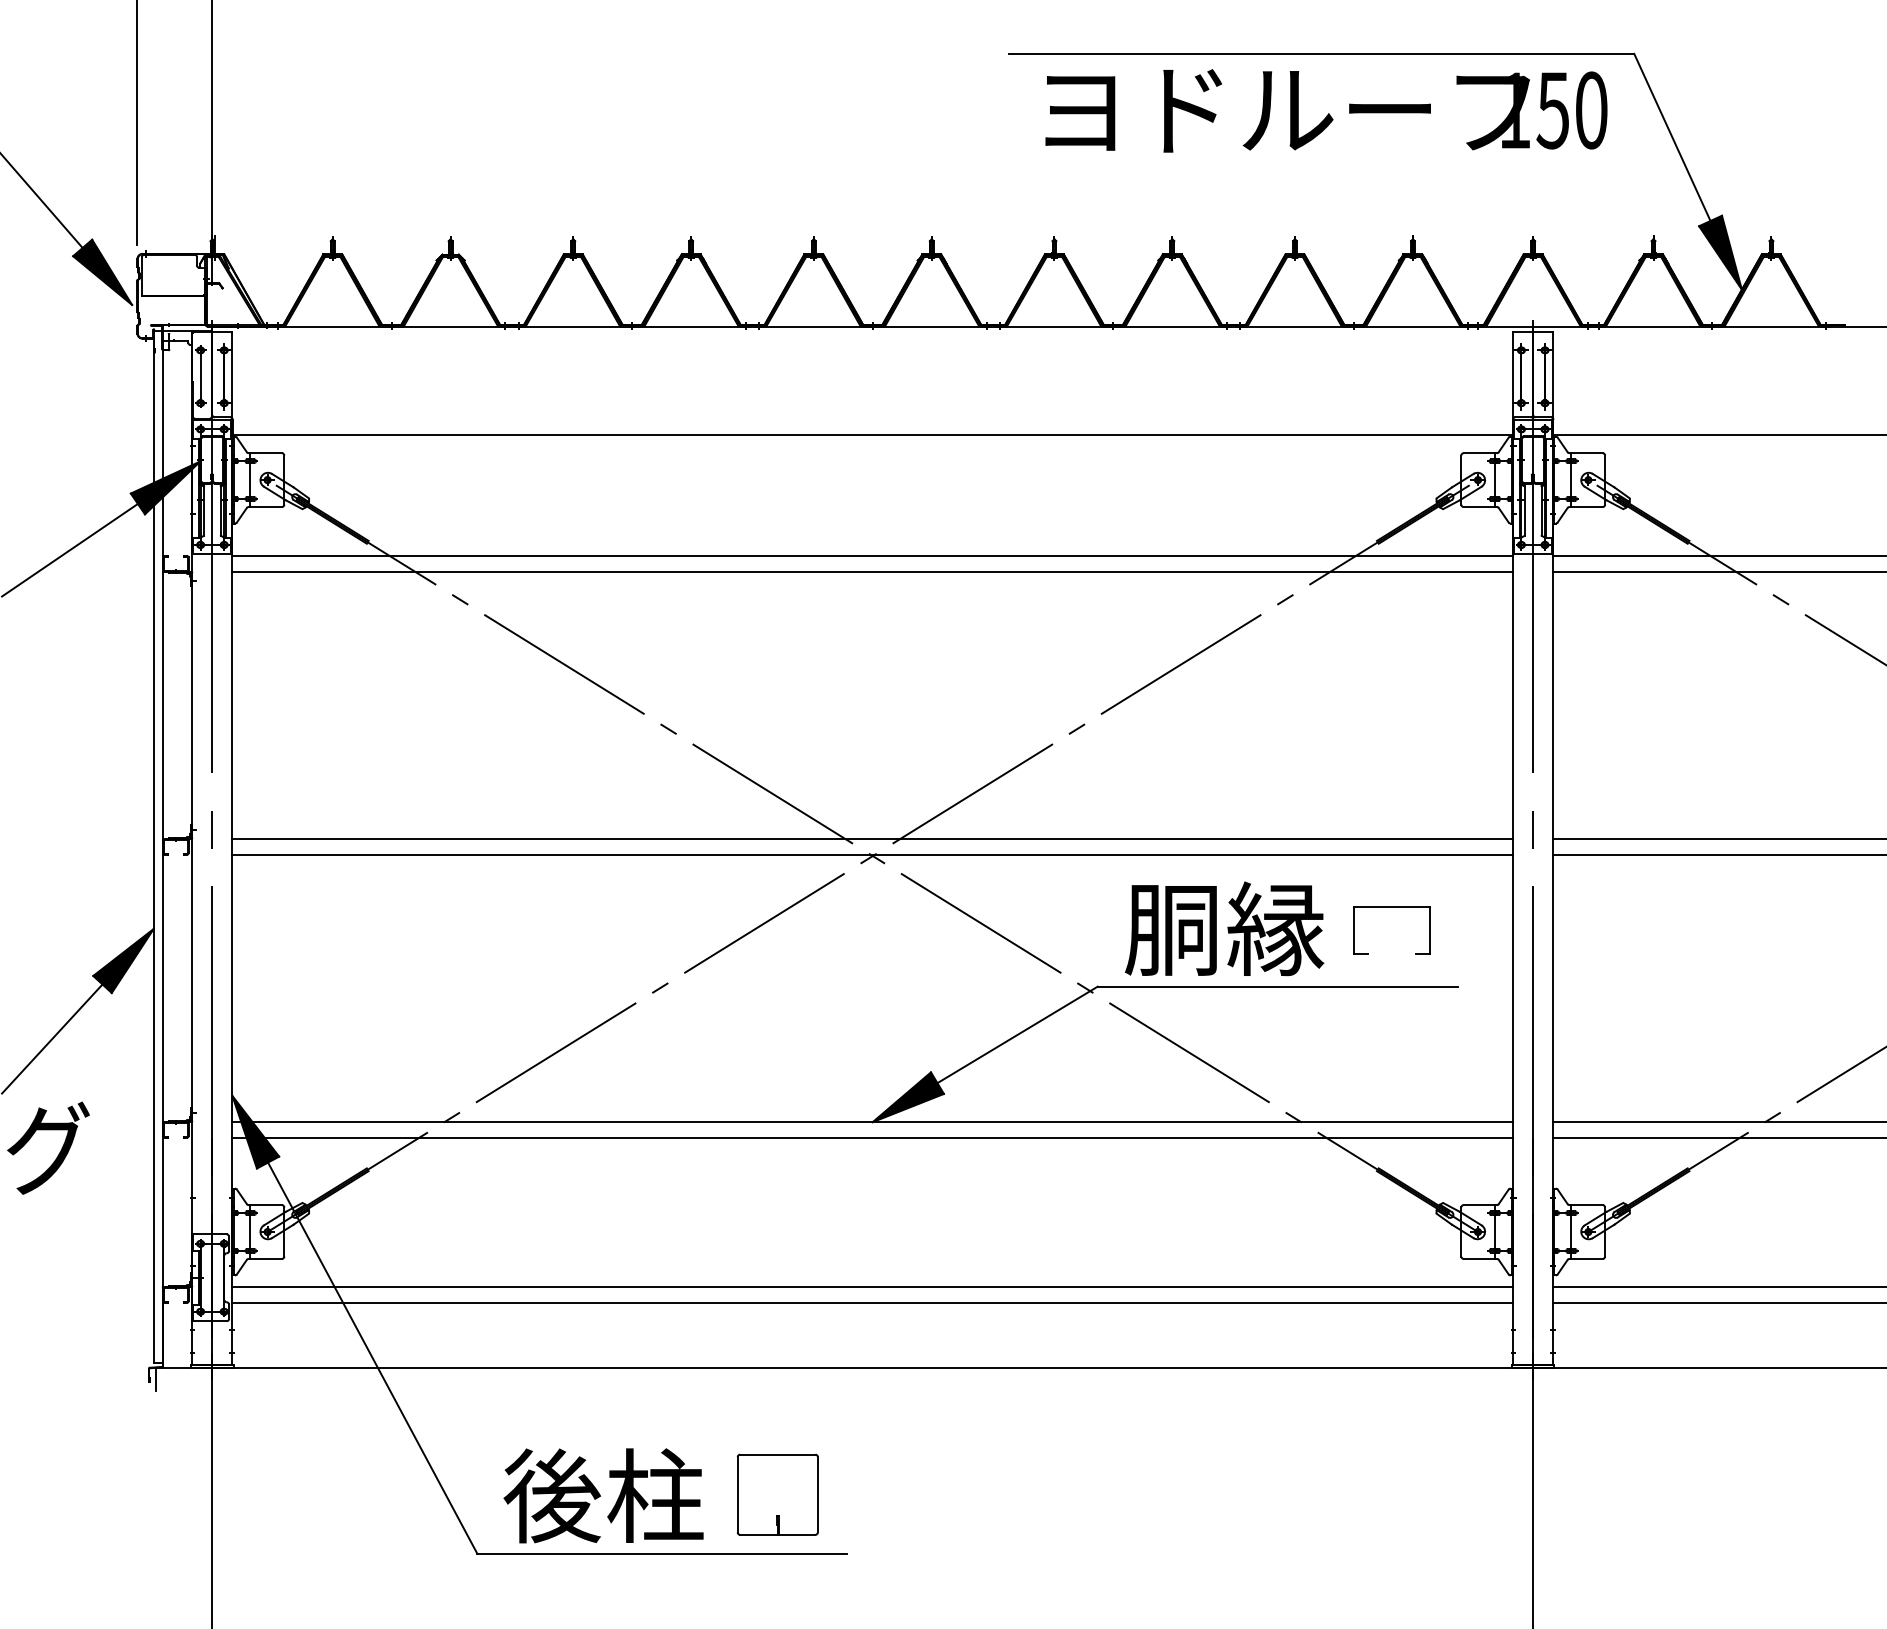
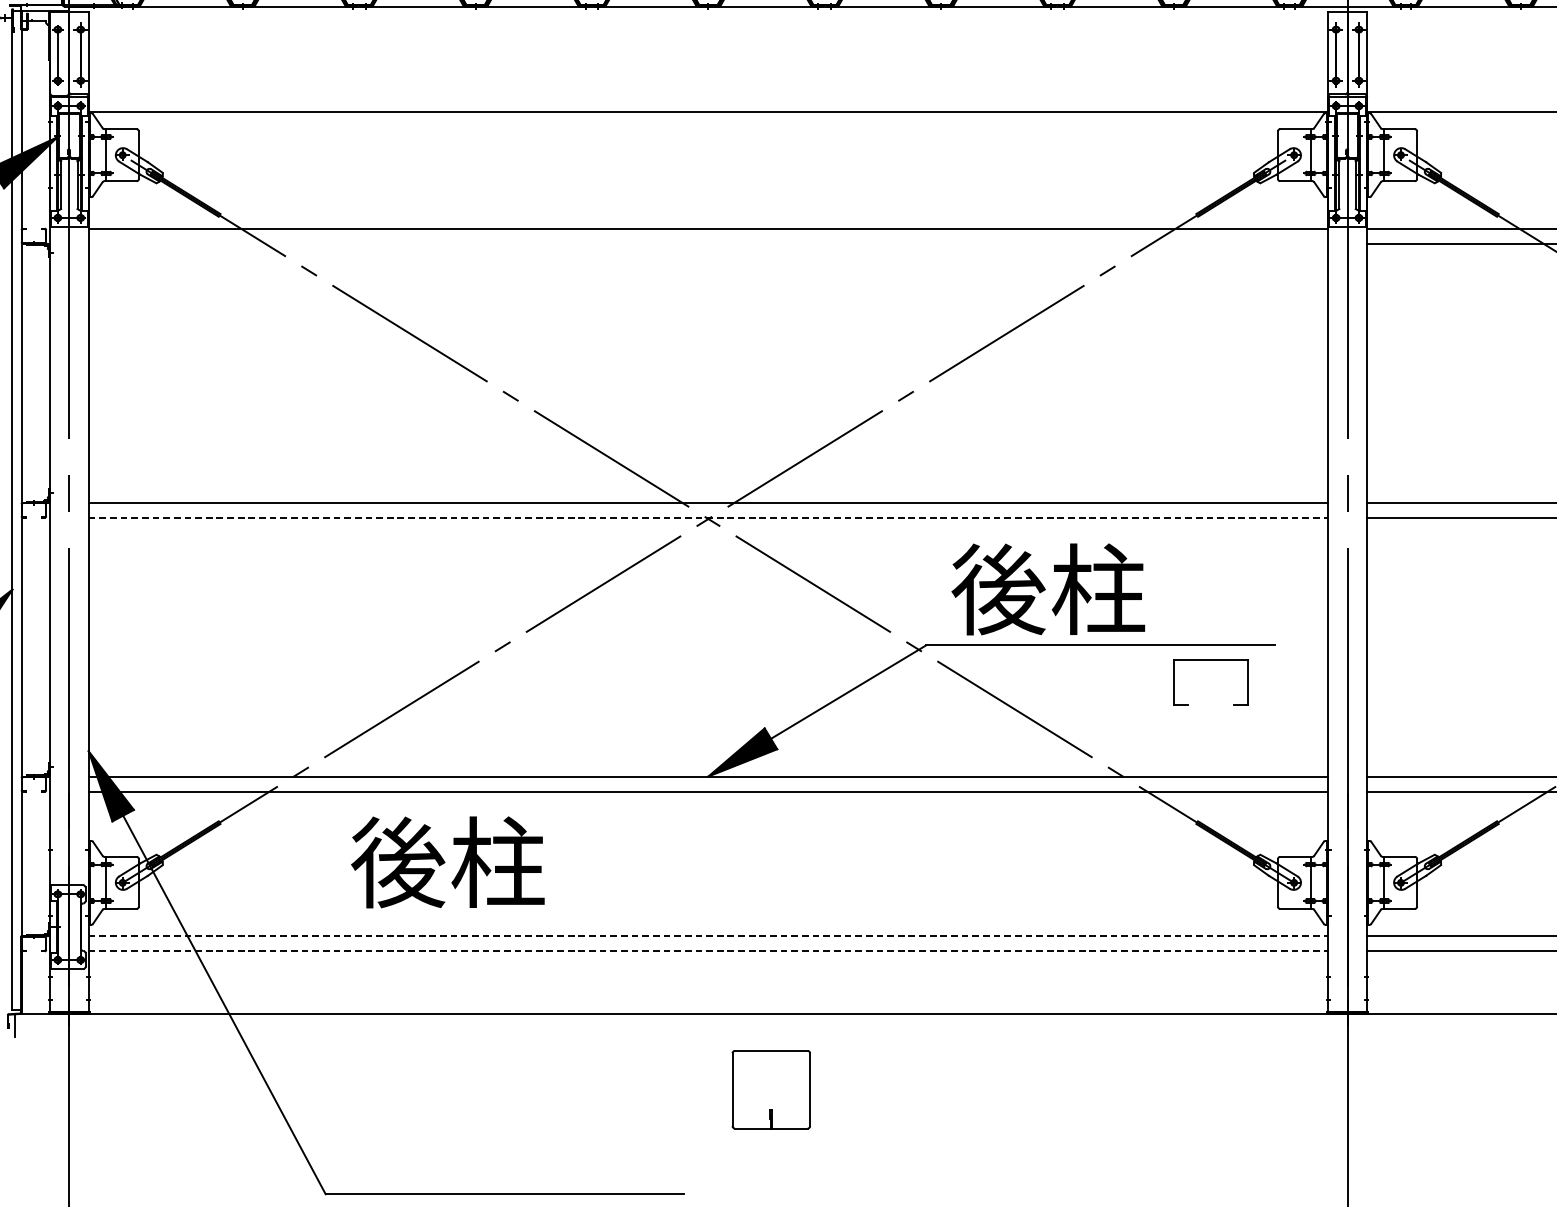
line: (872, 571) -> (708, 243), removed
line: (873, 854) -> (709, 517), solid -> dashed
part: (1391, 907) -> (1210, 660), moved
text: (1224, 928) -> (1048, 589), 胴縁 -> 後柱
line: (873, 1287) -> (709, 936), solid -> dashed
line: (873, 1302) -> (709, 951), solid -> dashed
part: (777, 1494) -> (771, 1089), moved
text: (603, 1495) -> (447, 862), moved

